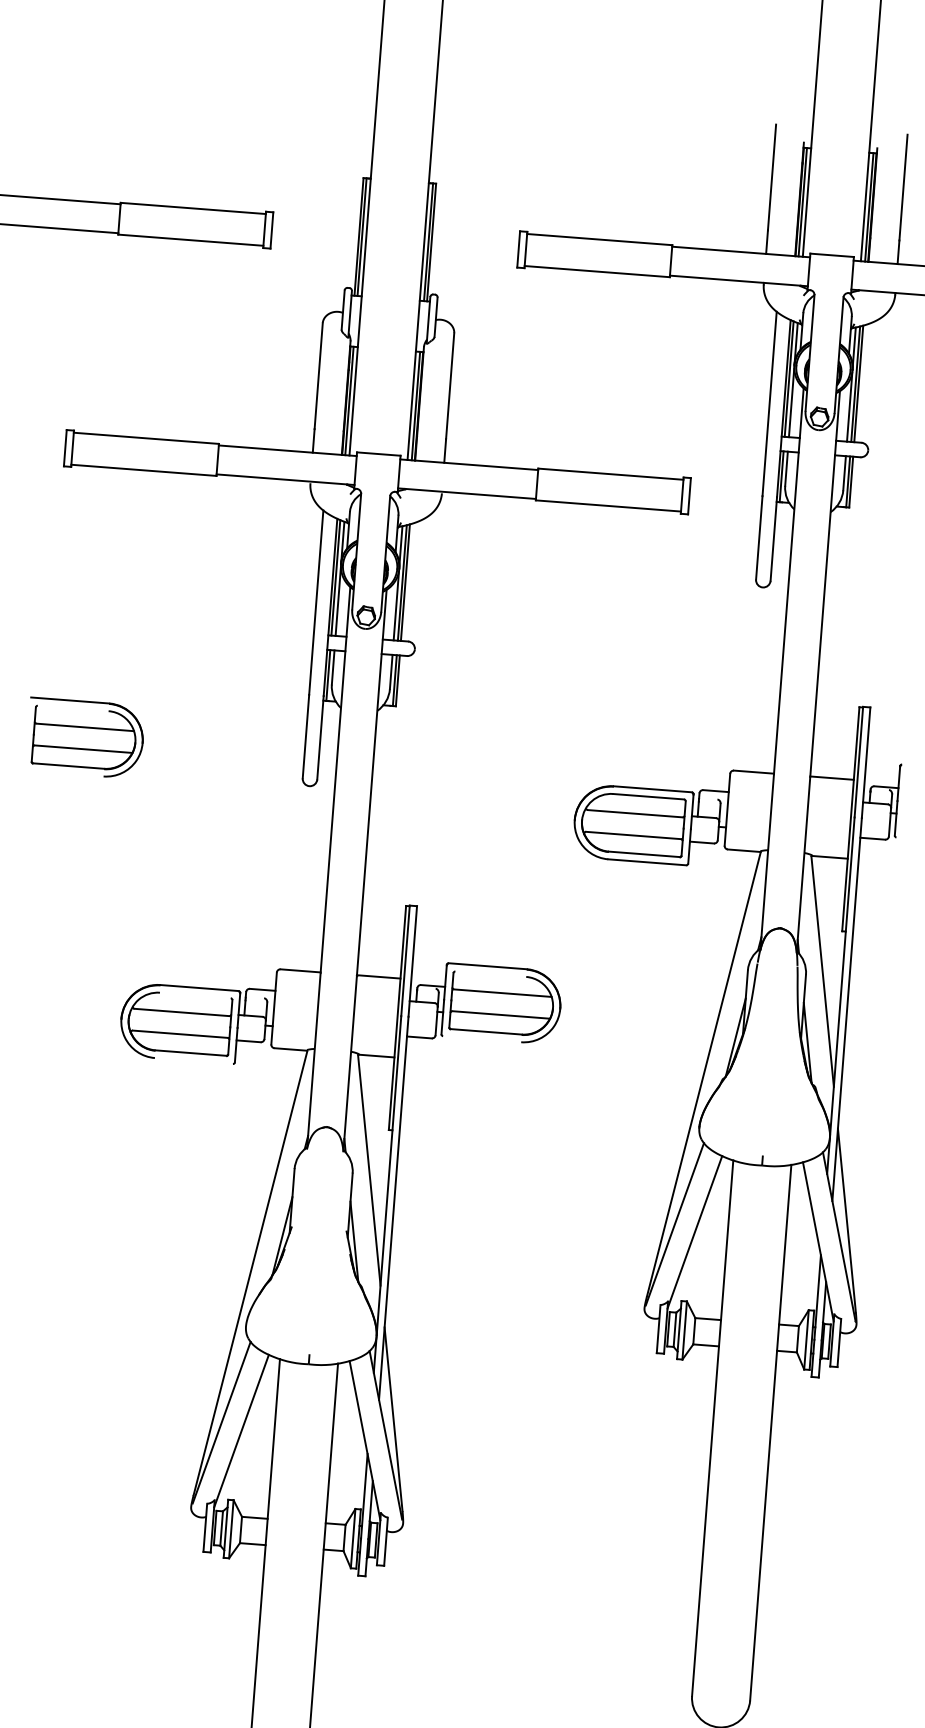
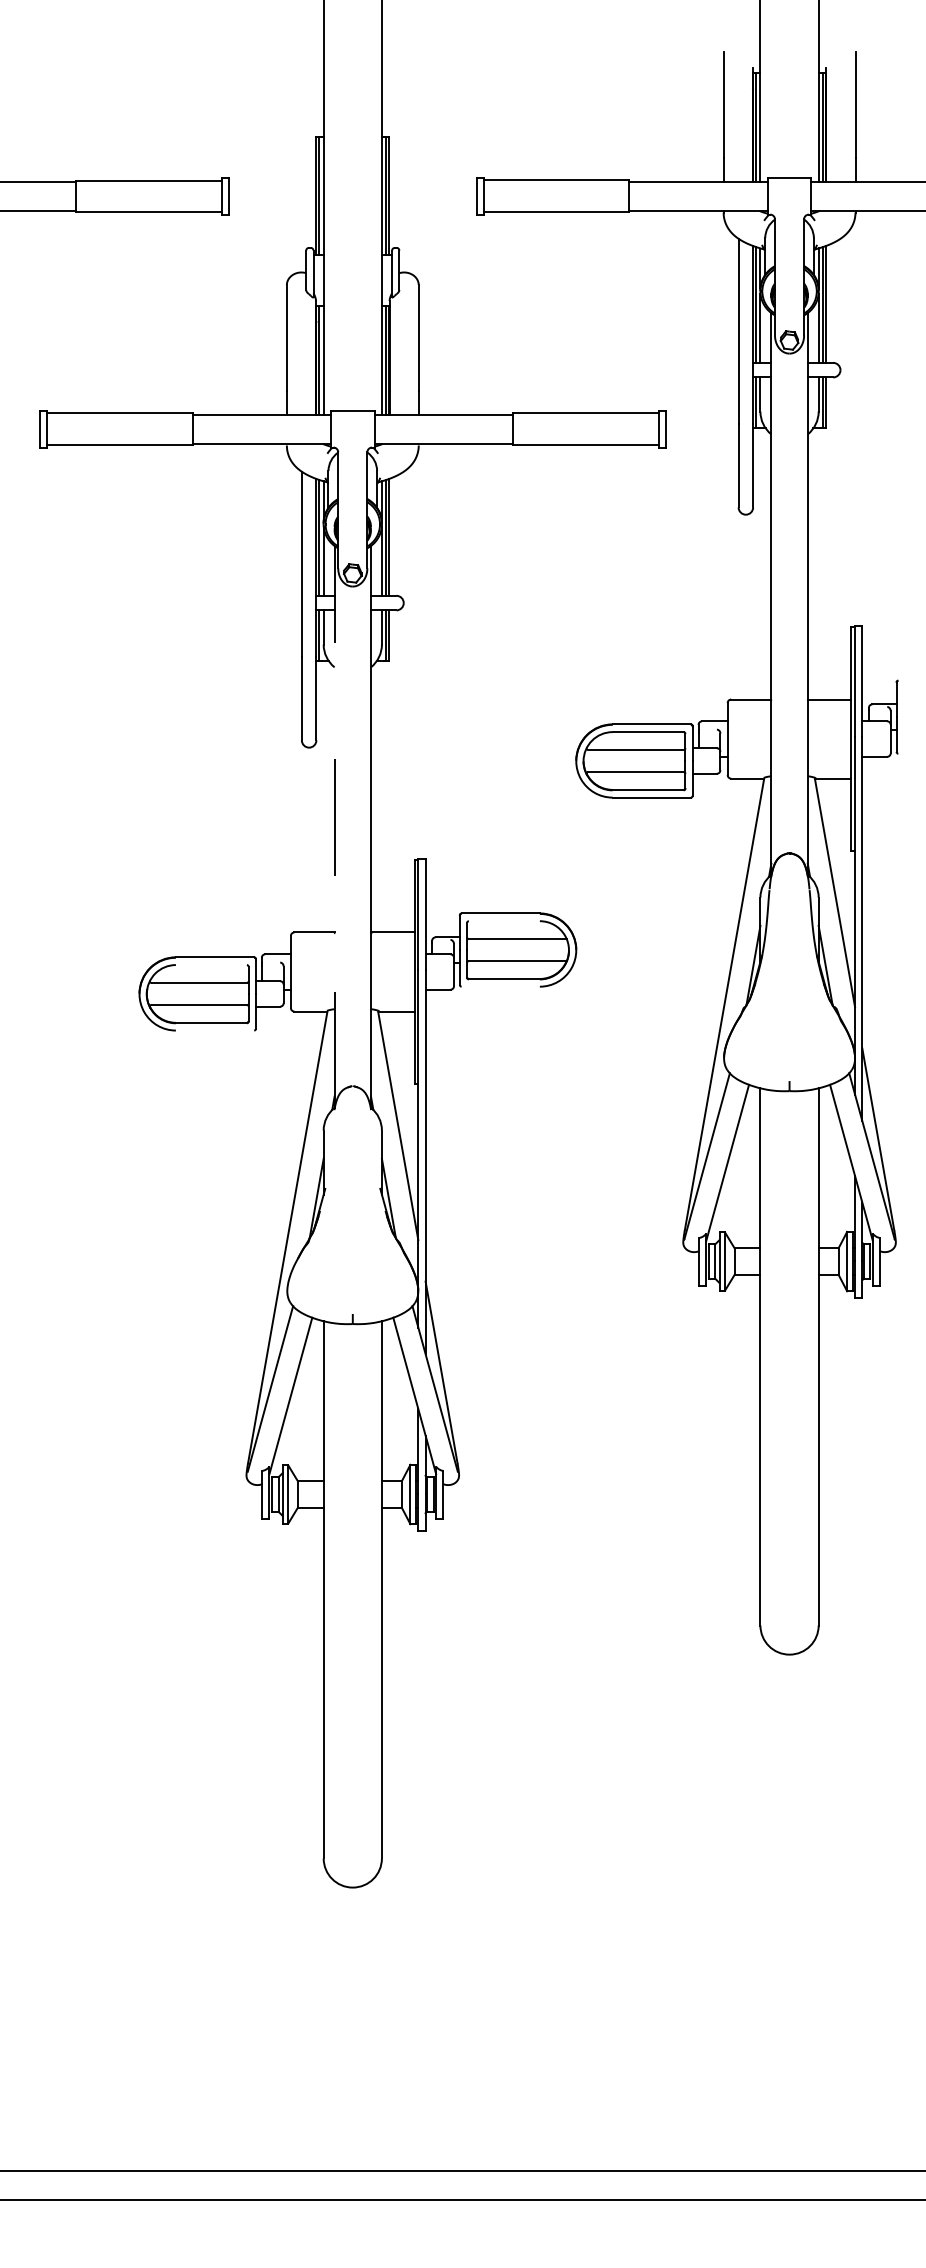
part: (85, 737) -> (82, 716), removed
line: (328, 866) -> (334, 826), solid -> dashed

